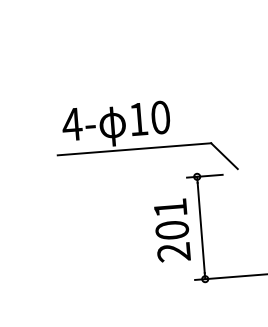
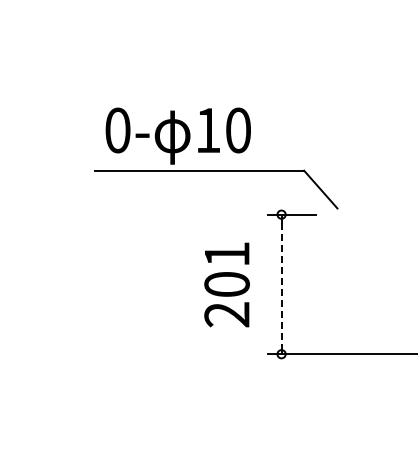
text: (72, 124) -> (117, 130), 4- -> 0-
line: (201, 228) -> (281, 284), solid -> dashed
text: (171, 230) -> (226, 284), moved

